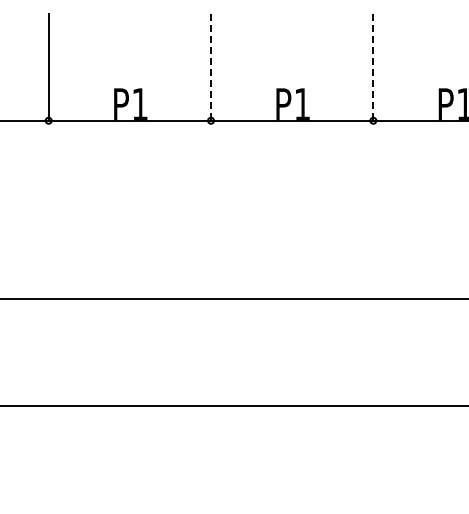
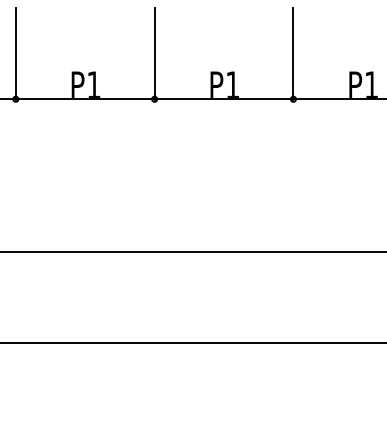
line: (211, 67) -> (155, 53), dashed -> solid
line: (373, 67) -> (293, 53), dashed -> solid

